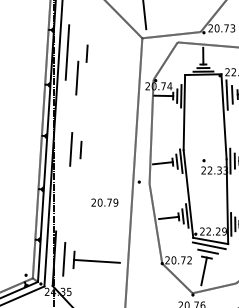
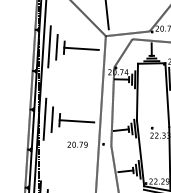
line: (109, 54) -> (81, 48), added
line: (77, 77) -> (57, 46), moved
line: (61, 148) -> (45, 119), added
line: (103, 151) -> (76, 121), added
text: (104, 202) -> (77, 144), moved

